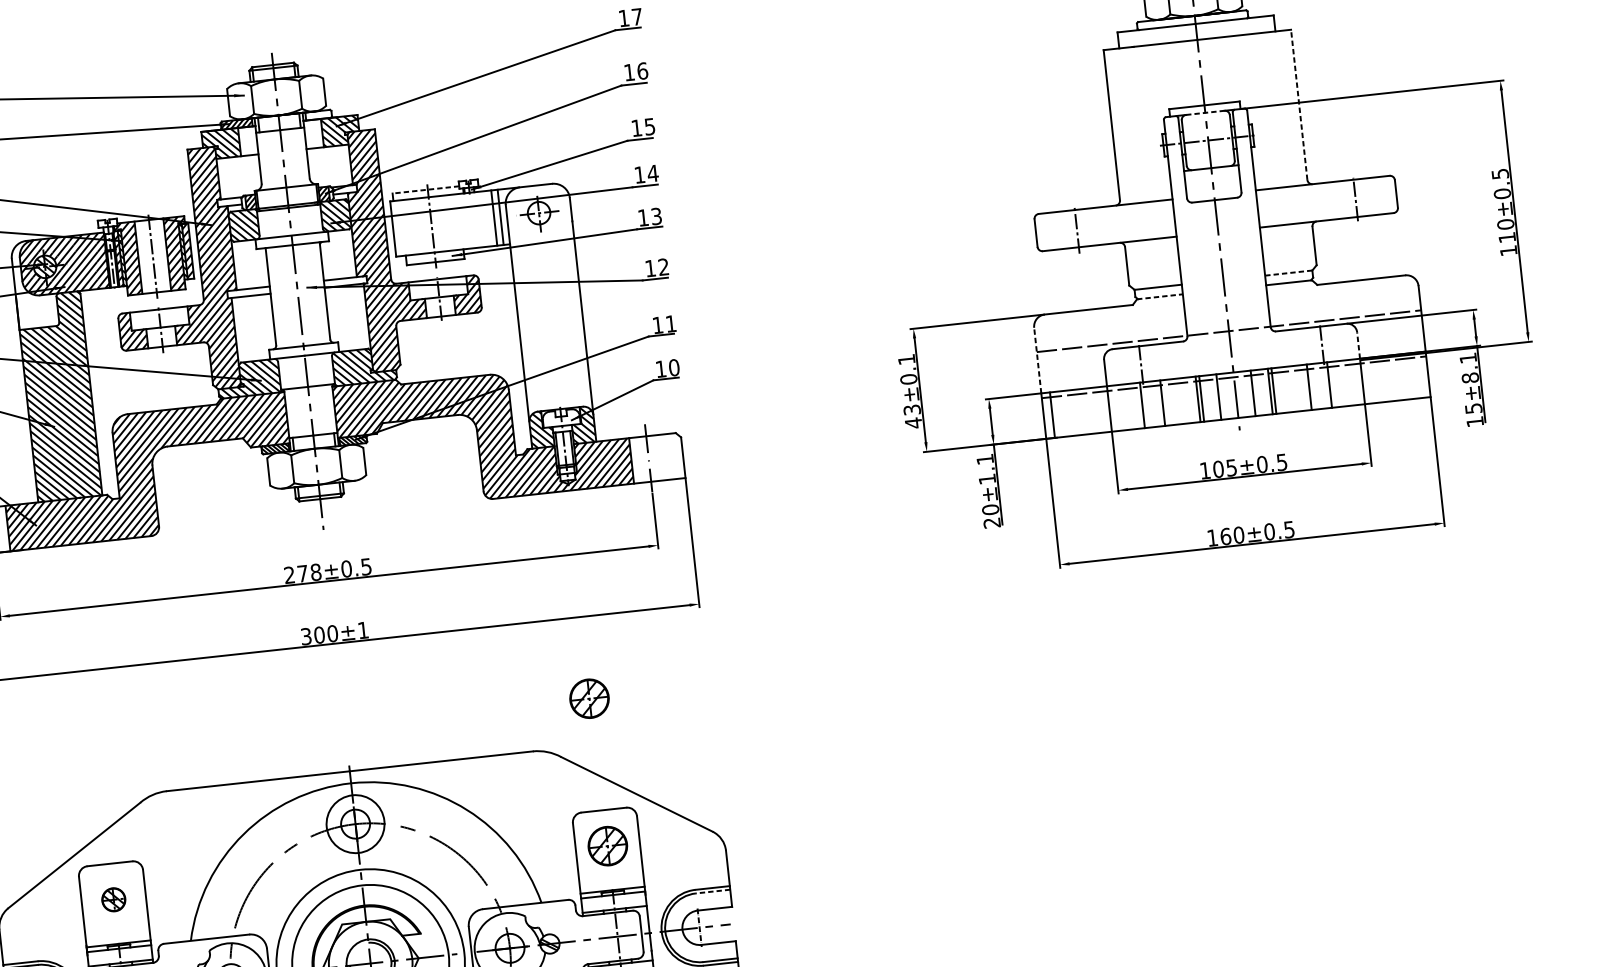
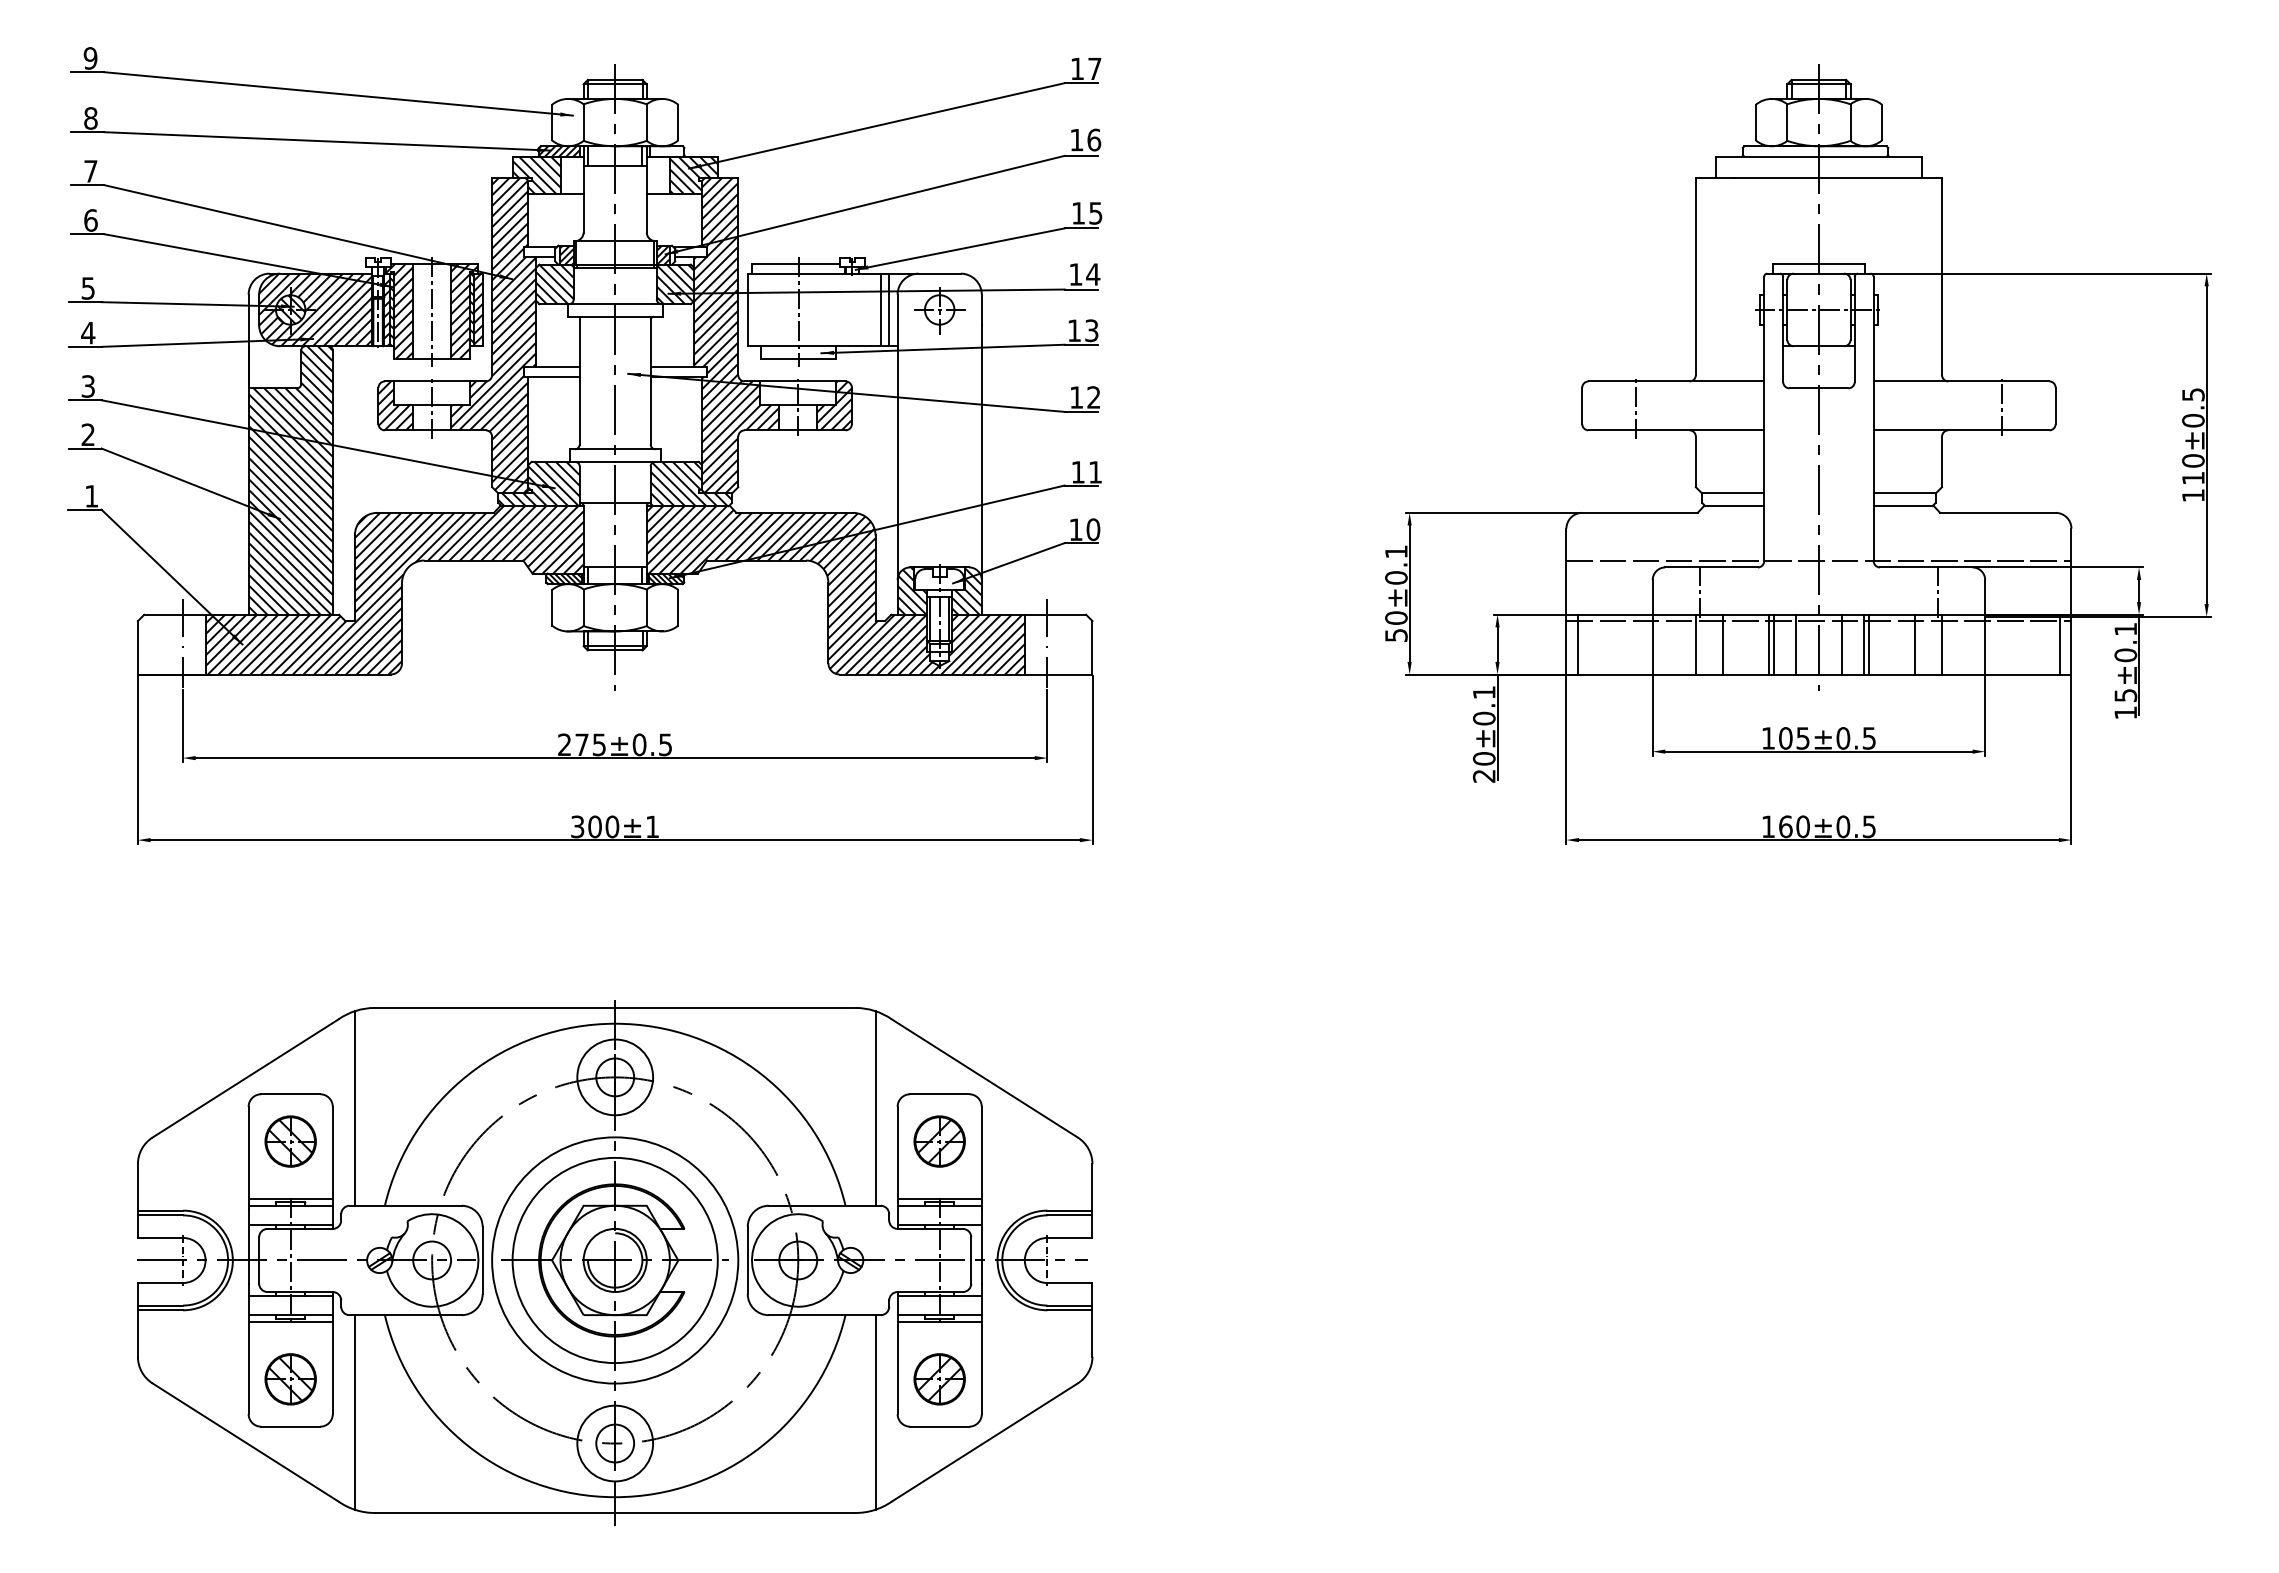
line: (1299, 104) -> (1942, 276), dashed -> solid
line: (1205, 112) -> (1819, 273), dashed -> solid
line: (426, 189) -> (796, 263), dashed -> solid
line: (1288, 273) -> (1904, 493), dashed -> solid
line: (1160, 297) -> (1734, 506), dashed -> solid
line: (1358, 344) -> (1985, 596), dashed -> solid
line: (1037, 360) -> (1566, 571), dashed -> solid
line: (1419, 375) -> (2060, 644), added
text: (1470, 378) -> (2125, 655), 15±8.1 -> 15±0.1
text: (912, 416) -> (1396, 626), 43±0.1 -> 50±0.1
text: (986, 479) -> (1483, 718), 20±1.1 -> 20±0.1
text: (316, 572) -> (599, 744), 278±0.5 -> 275±0.5
part: (589, 698) -> (936, 947), removed
line: (556, 826) -> (875, 1108), added
line: (159, 869) -> (354, 1108), added
line: (712, 891) -> (1069, 1215), dashed -> solid
part: (113, 899) -> (290, 1141), size x1.67

